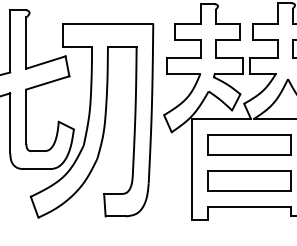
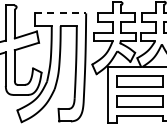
line: (109, 24) -> (61, 13), solid -> dashed

